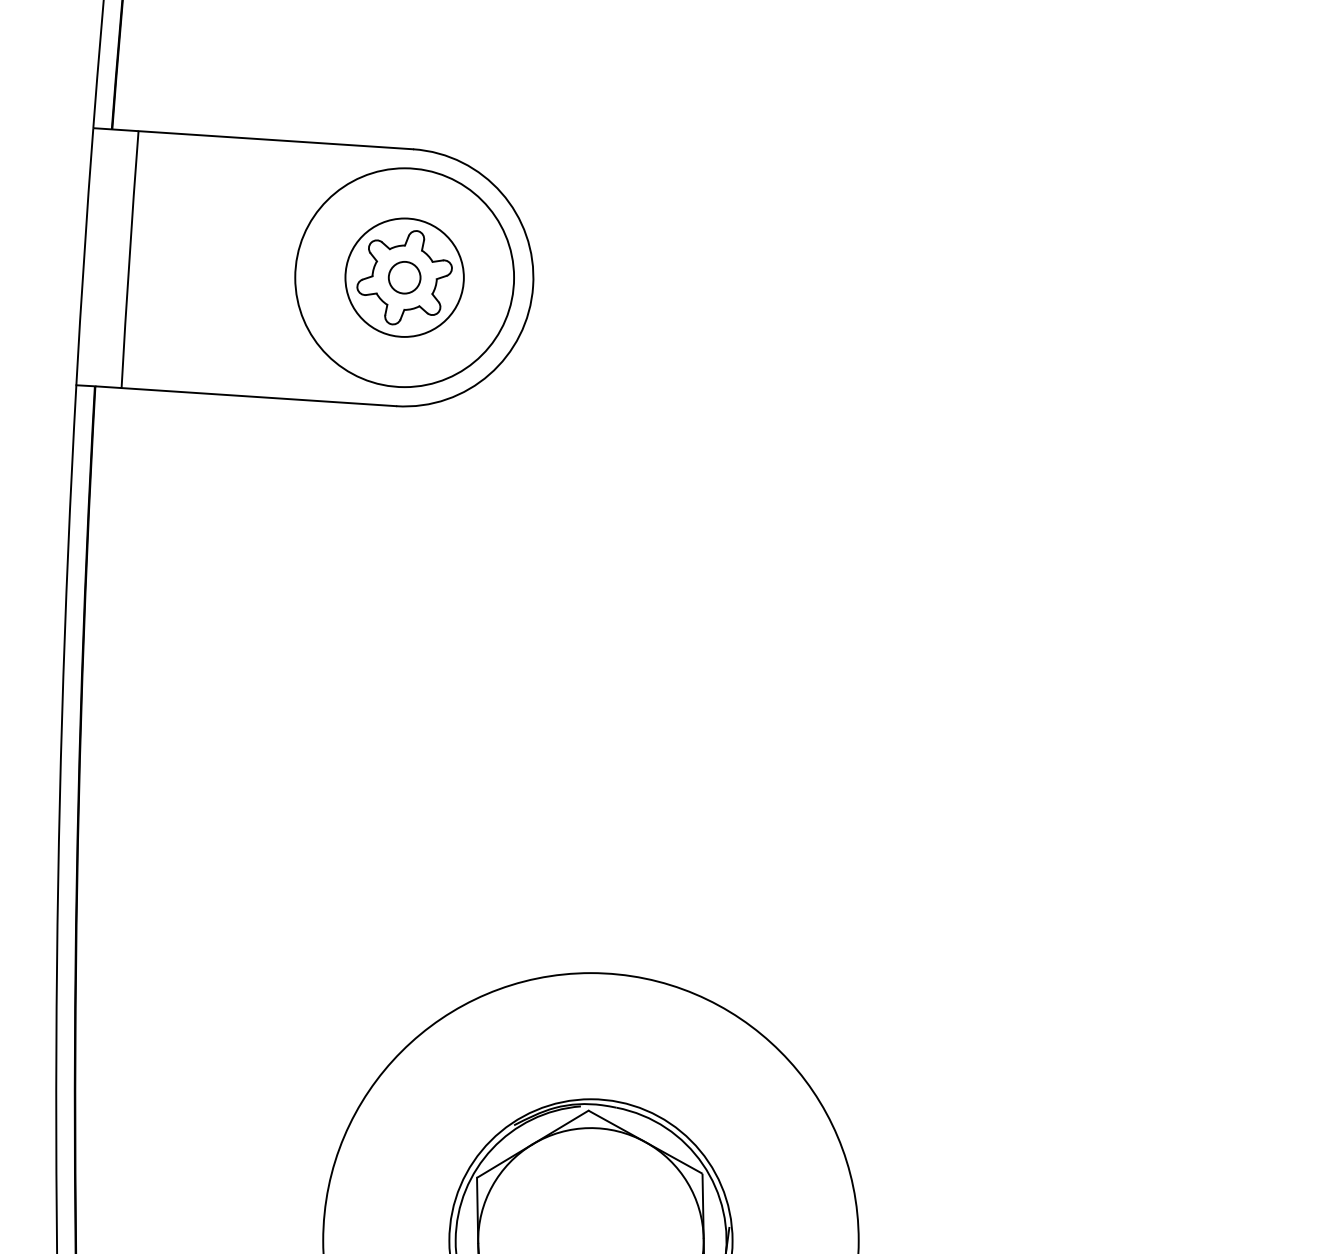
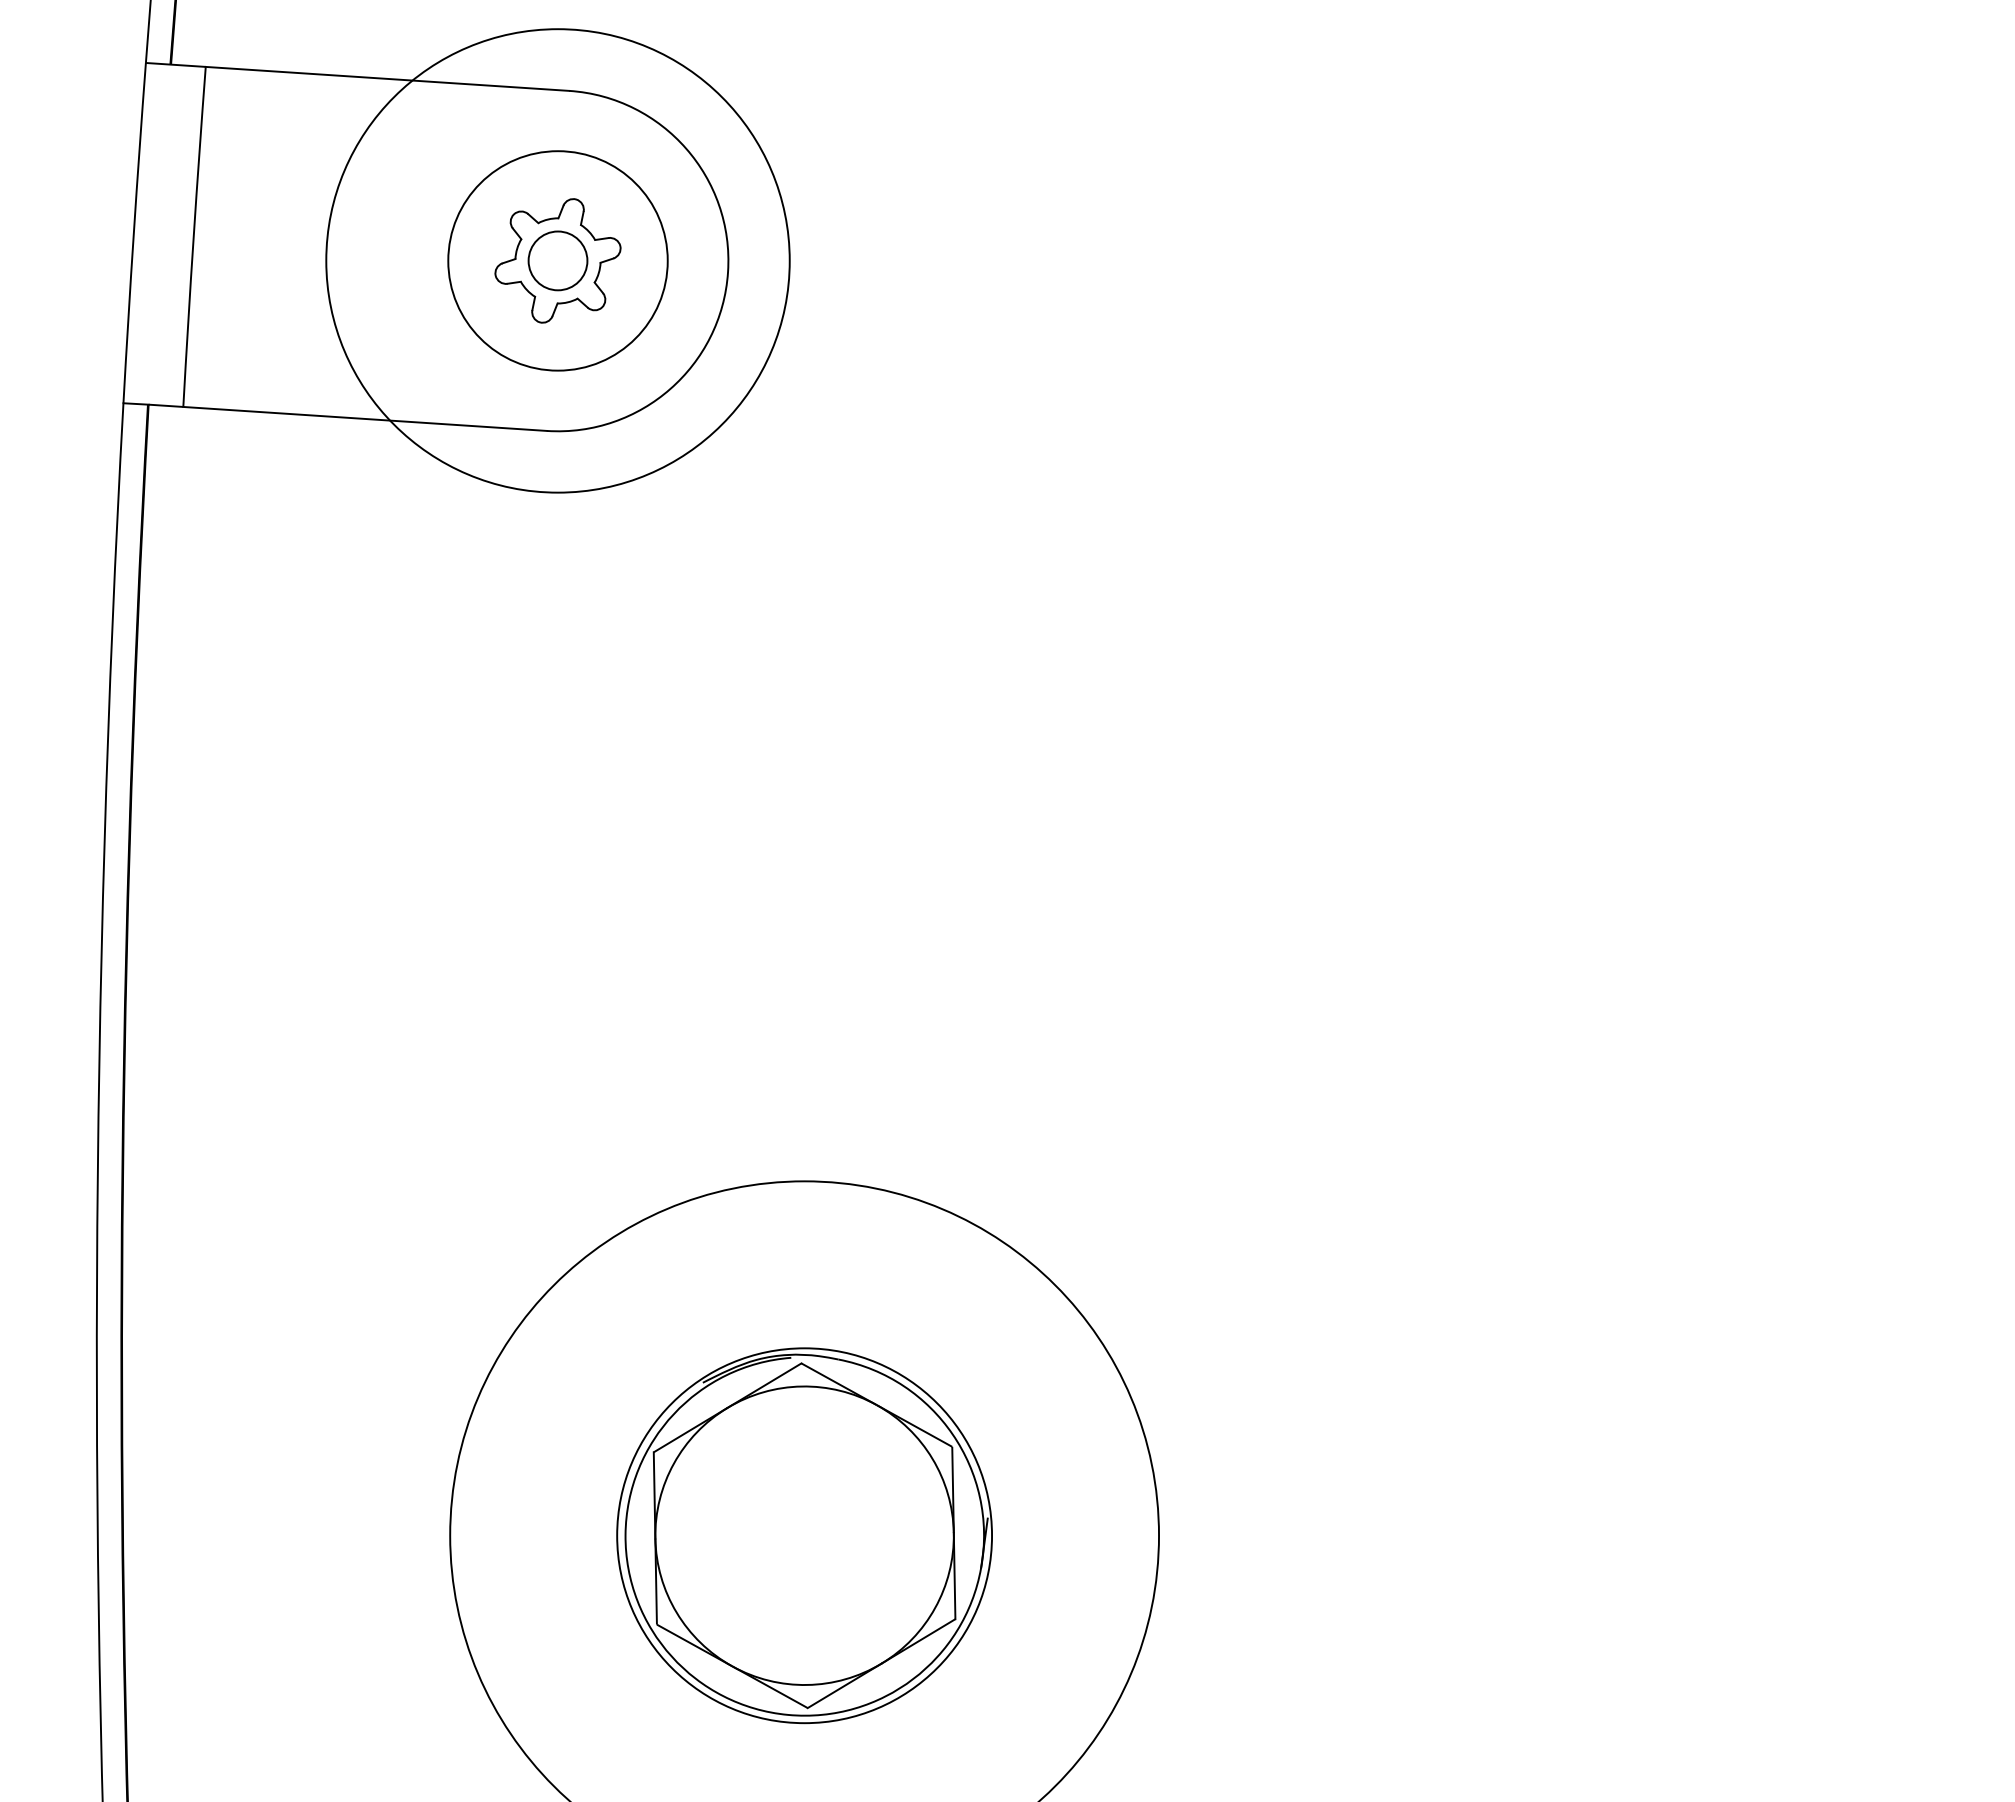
circle: (404, 277) -> (557, 260), size x1.4
circle: (404, 277) -> (557, 260), size x1.6
circle: (405, 277) -> (558, 260), size x1.4

